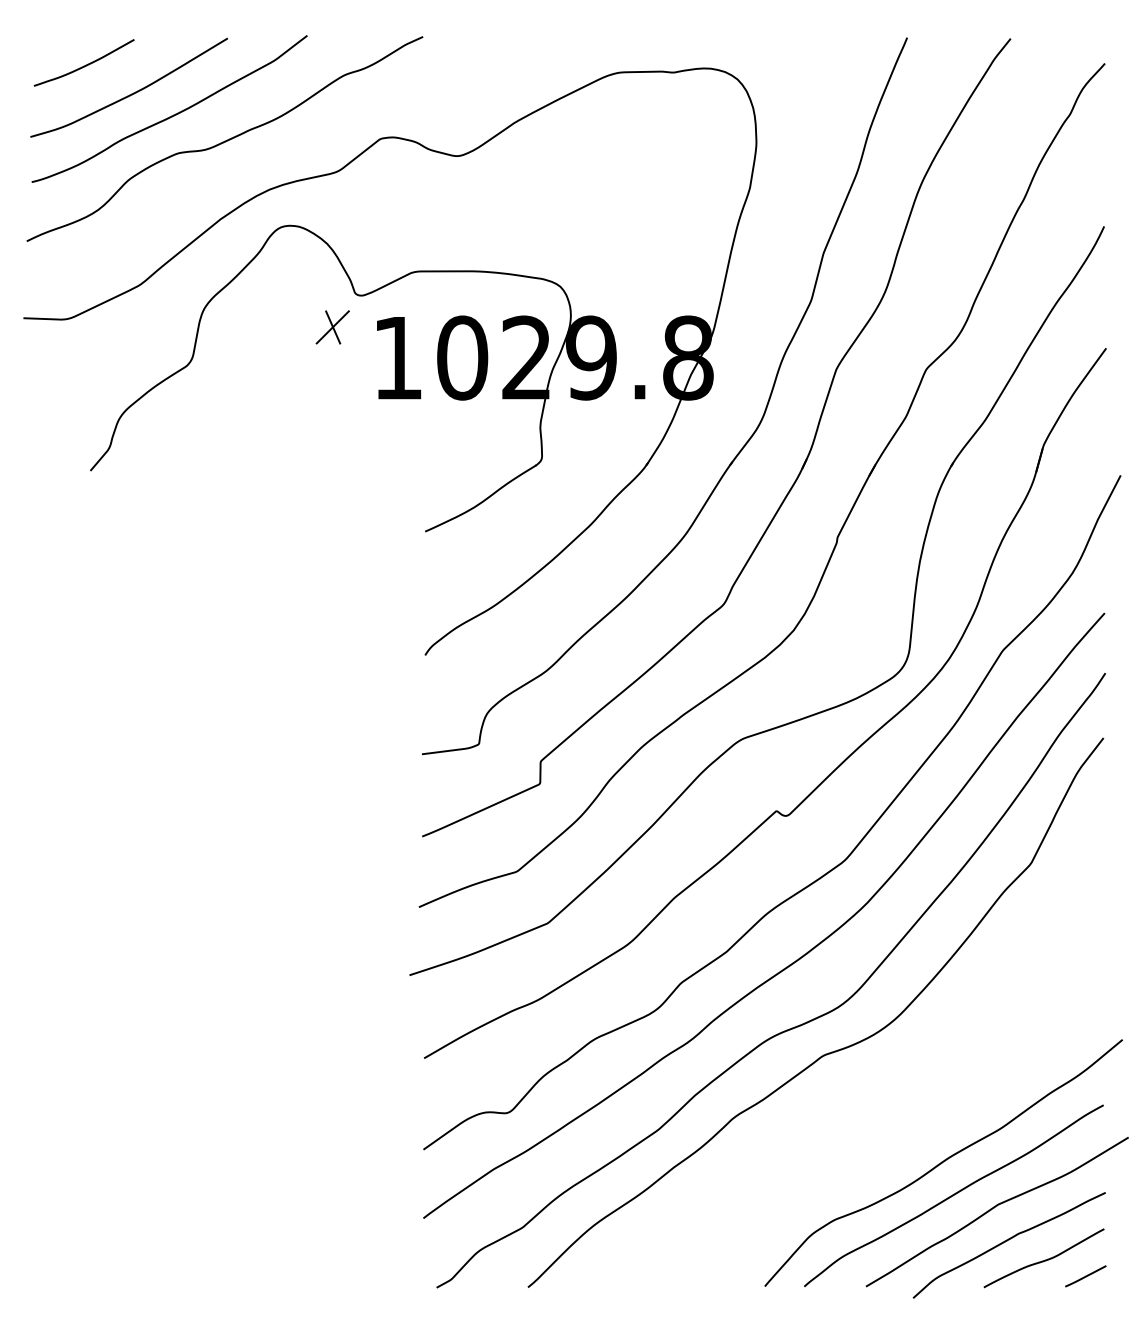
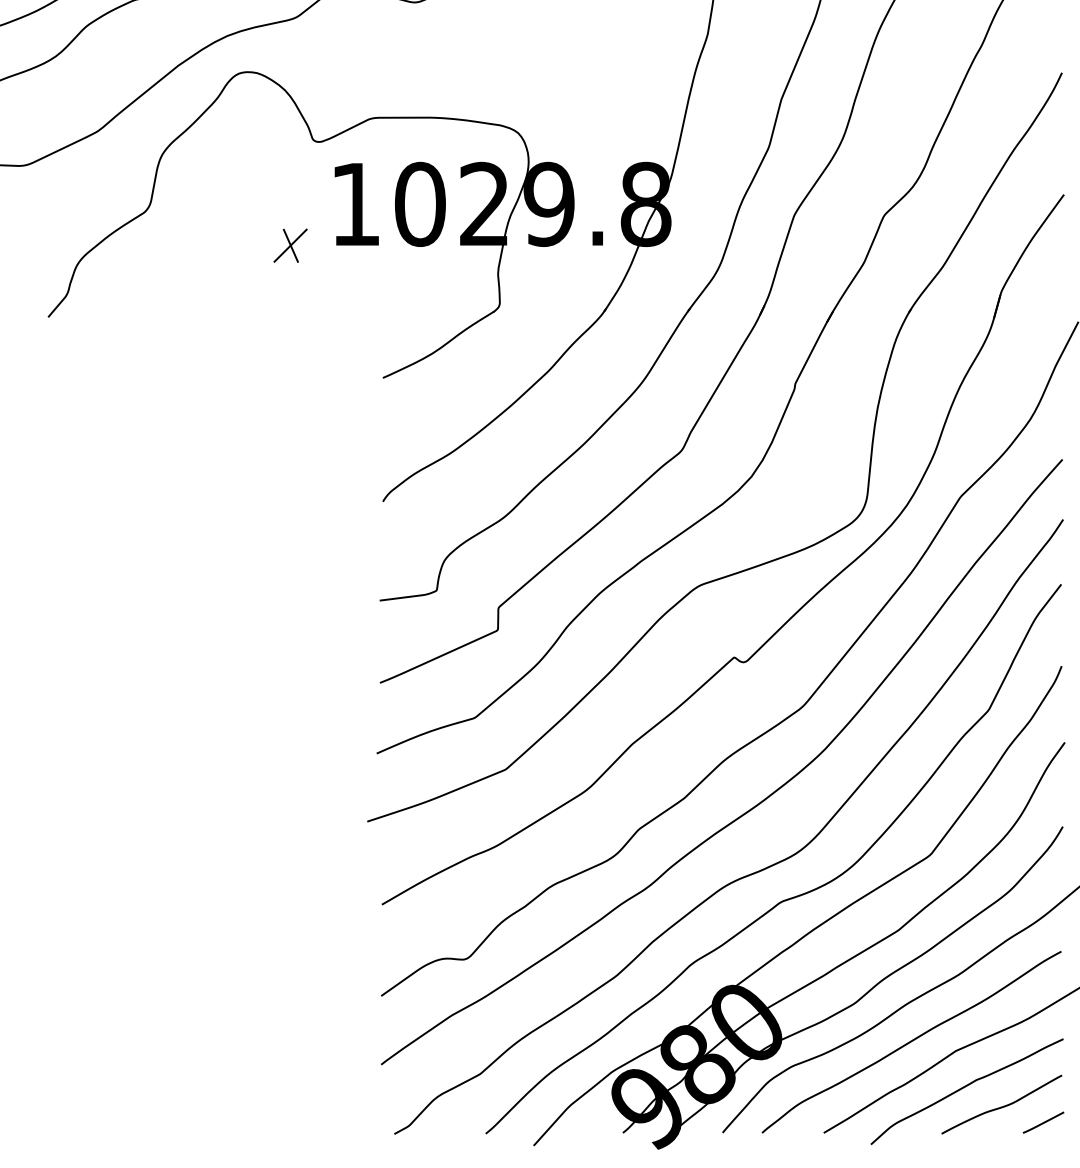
part: (332, 327) -> (290, 245), moved
part: (856, 1081) -> (814, 927), added

